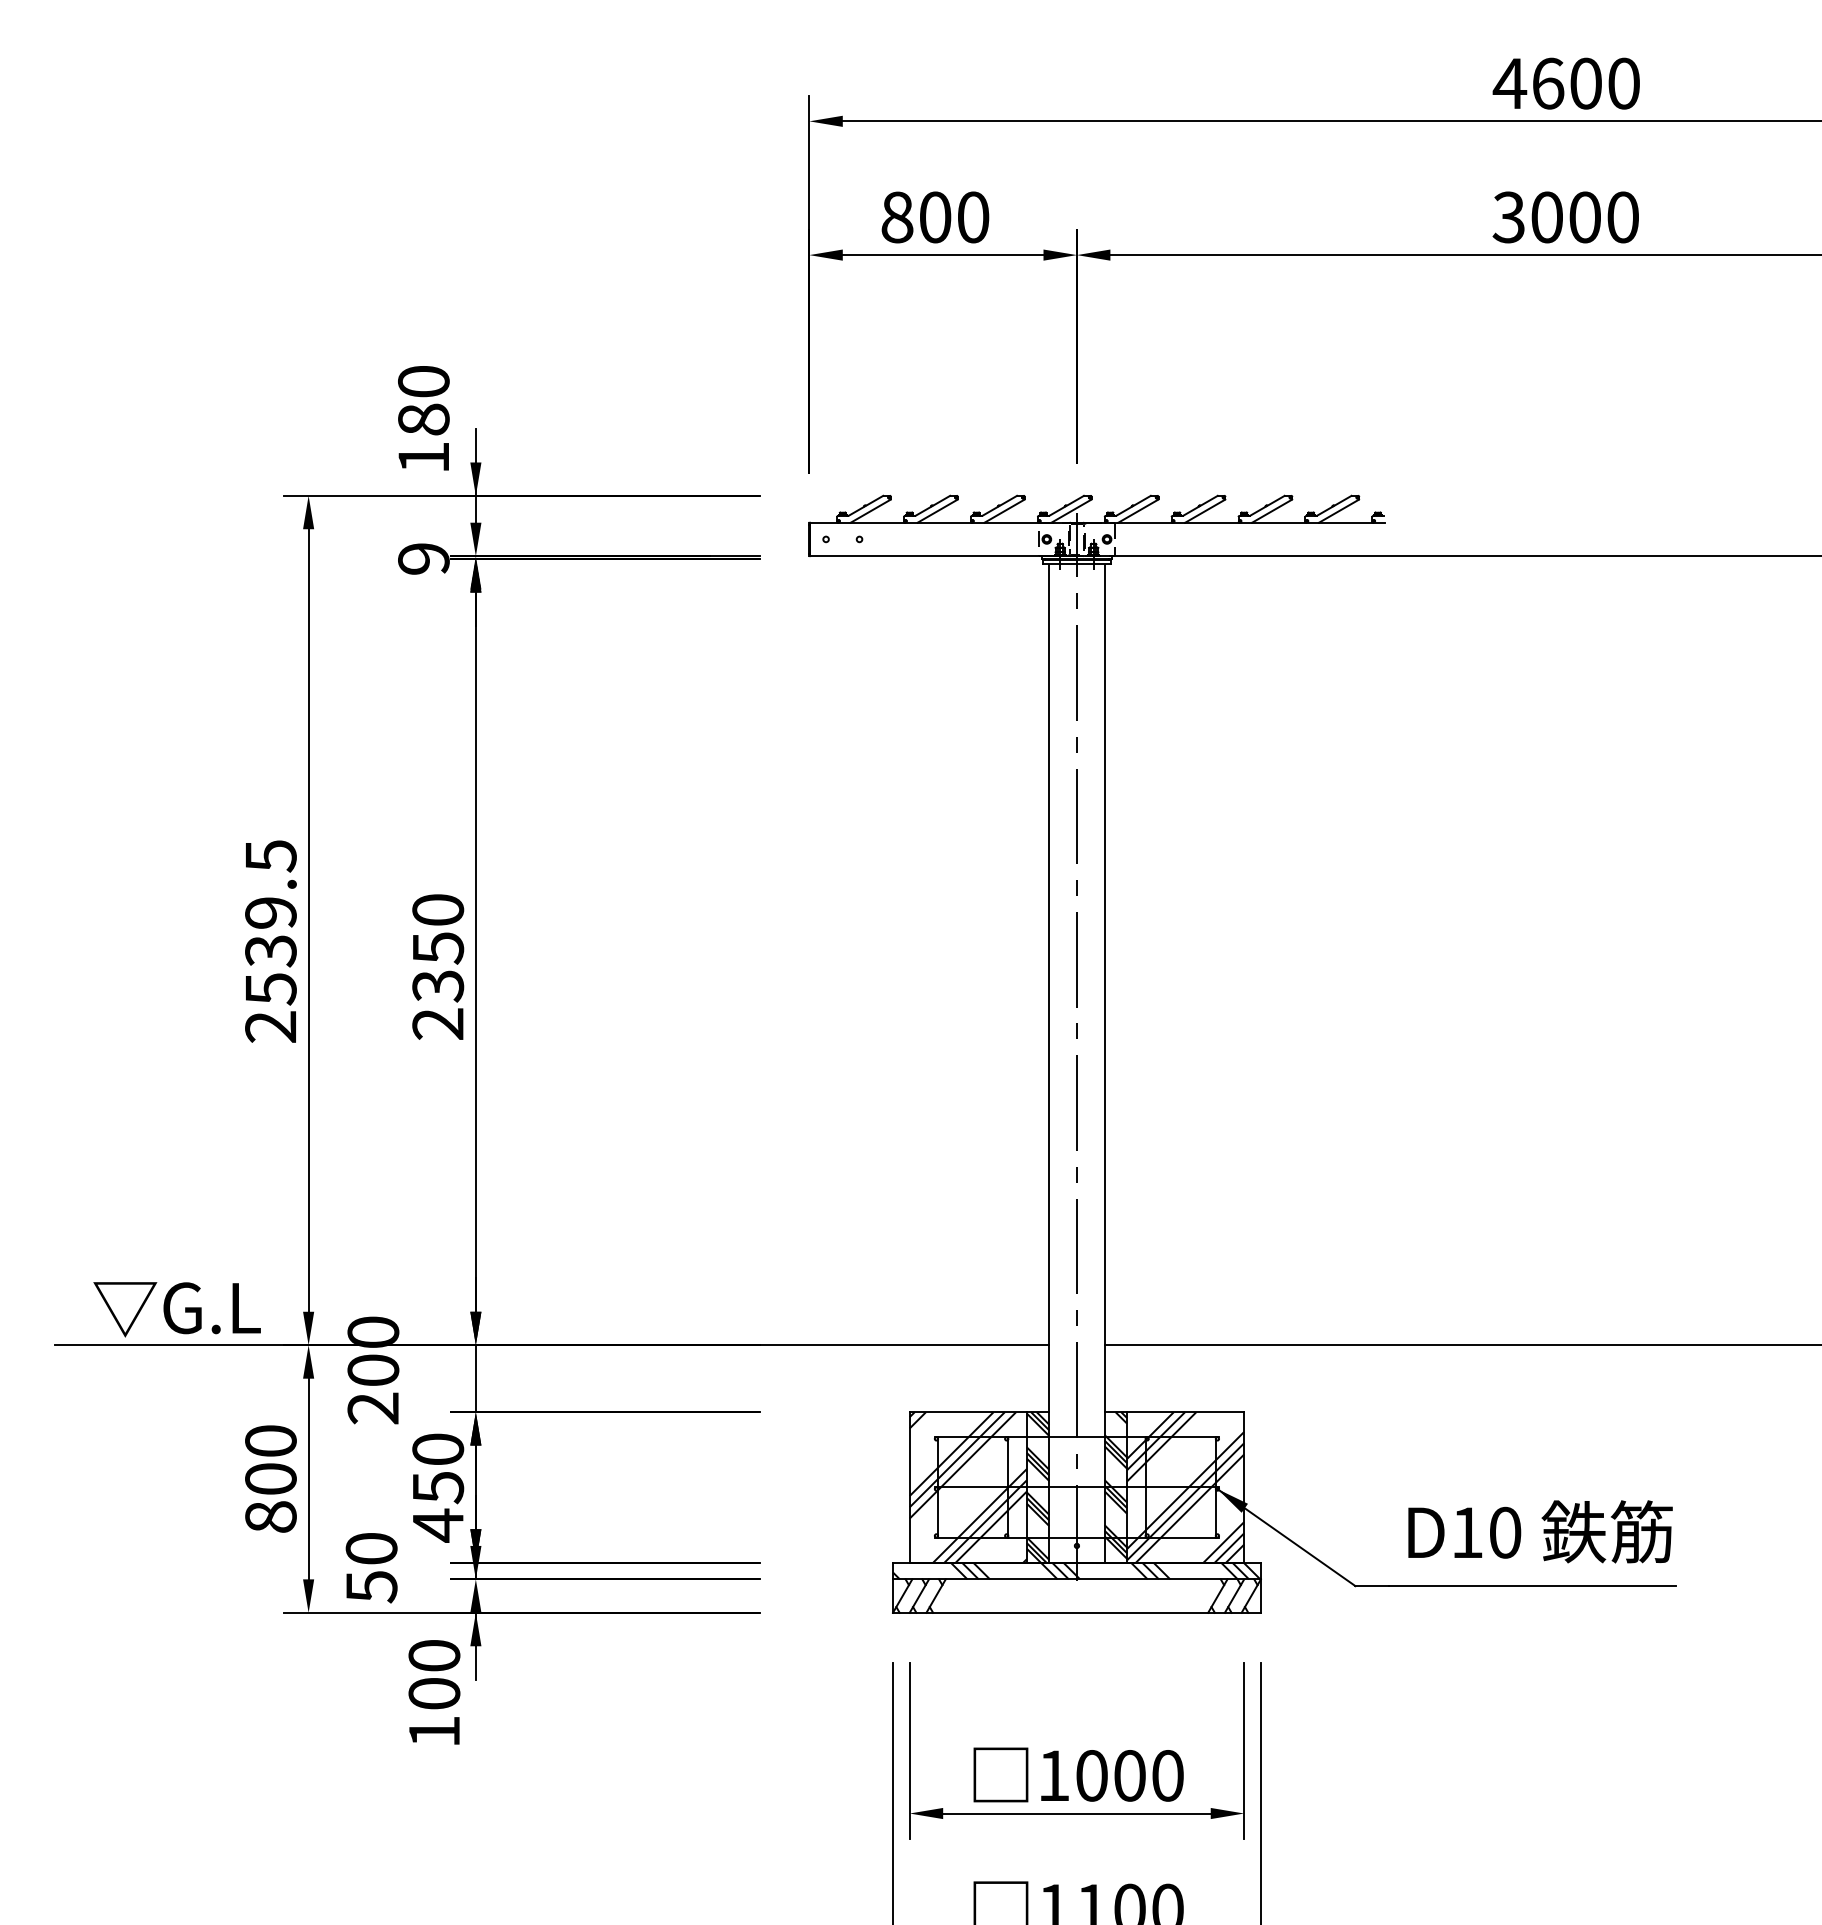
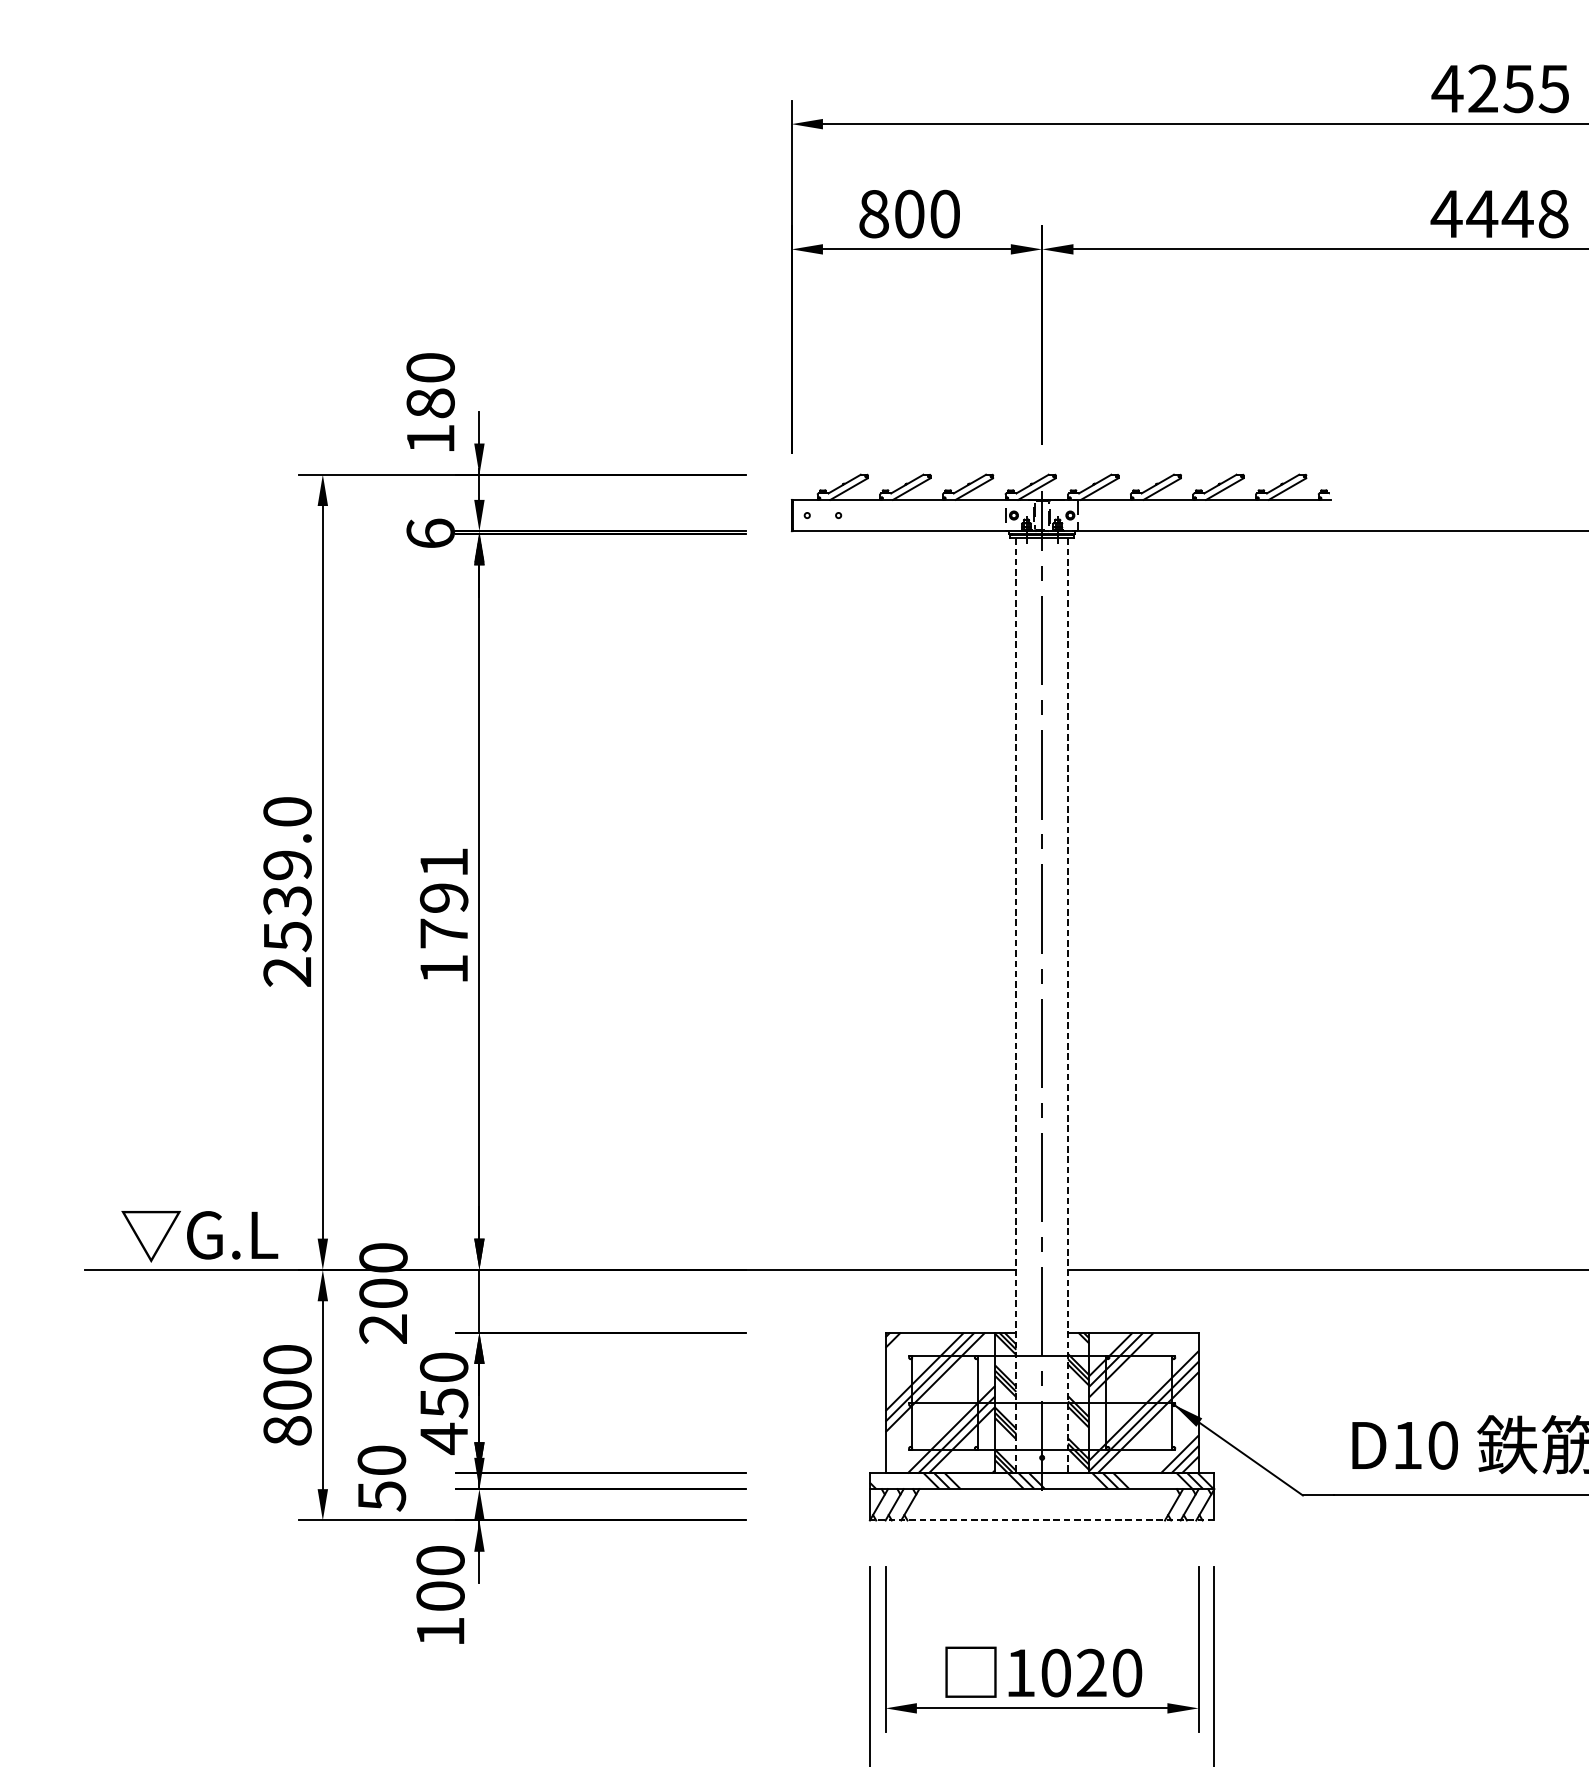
text: (1585, 83) -> (1518, 88), 4600 -> 4255
text: (1565, 217) -> (1499, 214), 3000 -> 4448
text: (423, 558) -> (430, 533), 9 -> 6
text: (270, 856) -> (287, 812), 2539.5 -> 2539.0
text: (438, 966) -> (444, 915), 2350 -> 1791
line: (1076, 1562) -> (1041, 1473), solid -> dashed
line: (1076, 1612) -> (1041, 1520), solid -> dashed
text: (1129, 1775) -> (1091, 1672), 1000 -> 1020

